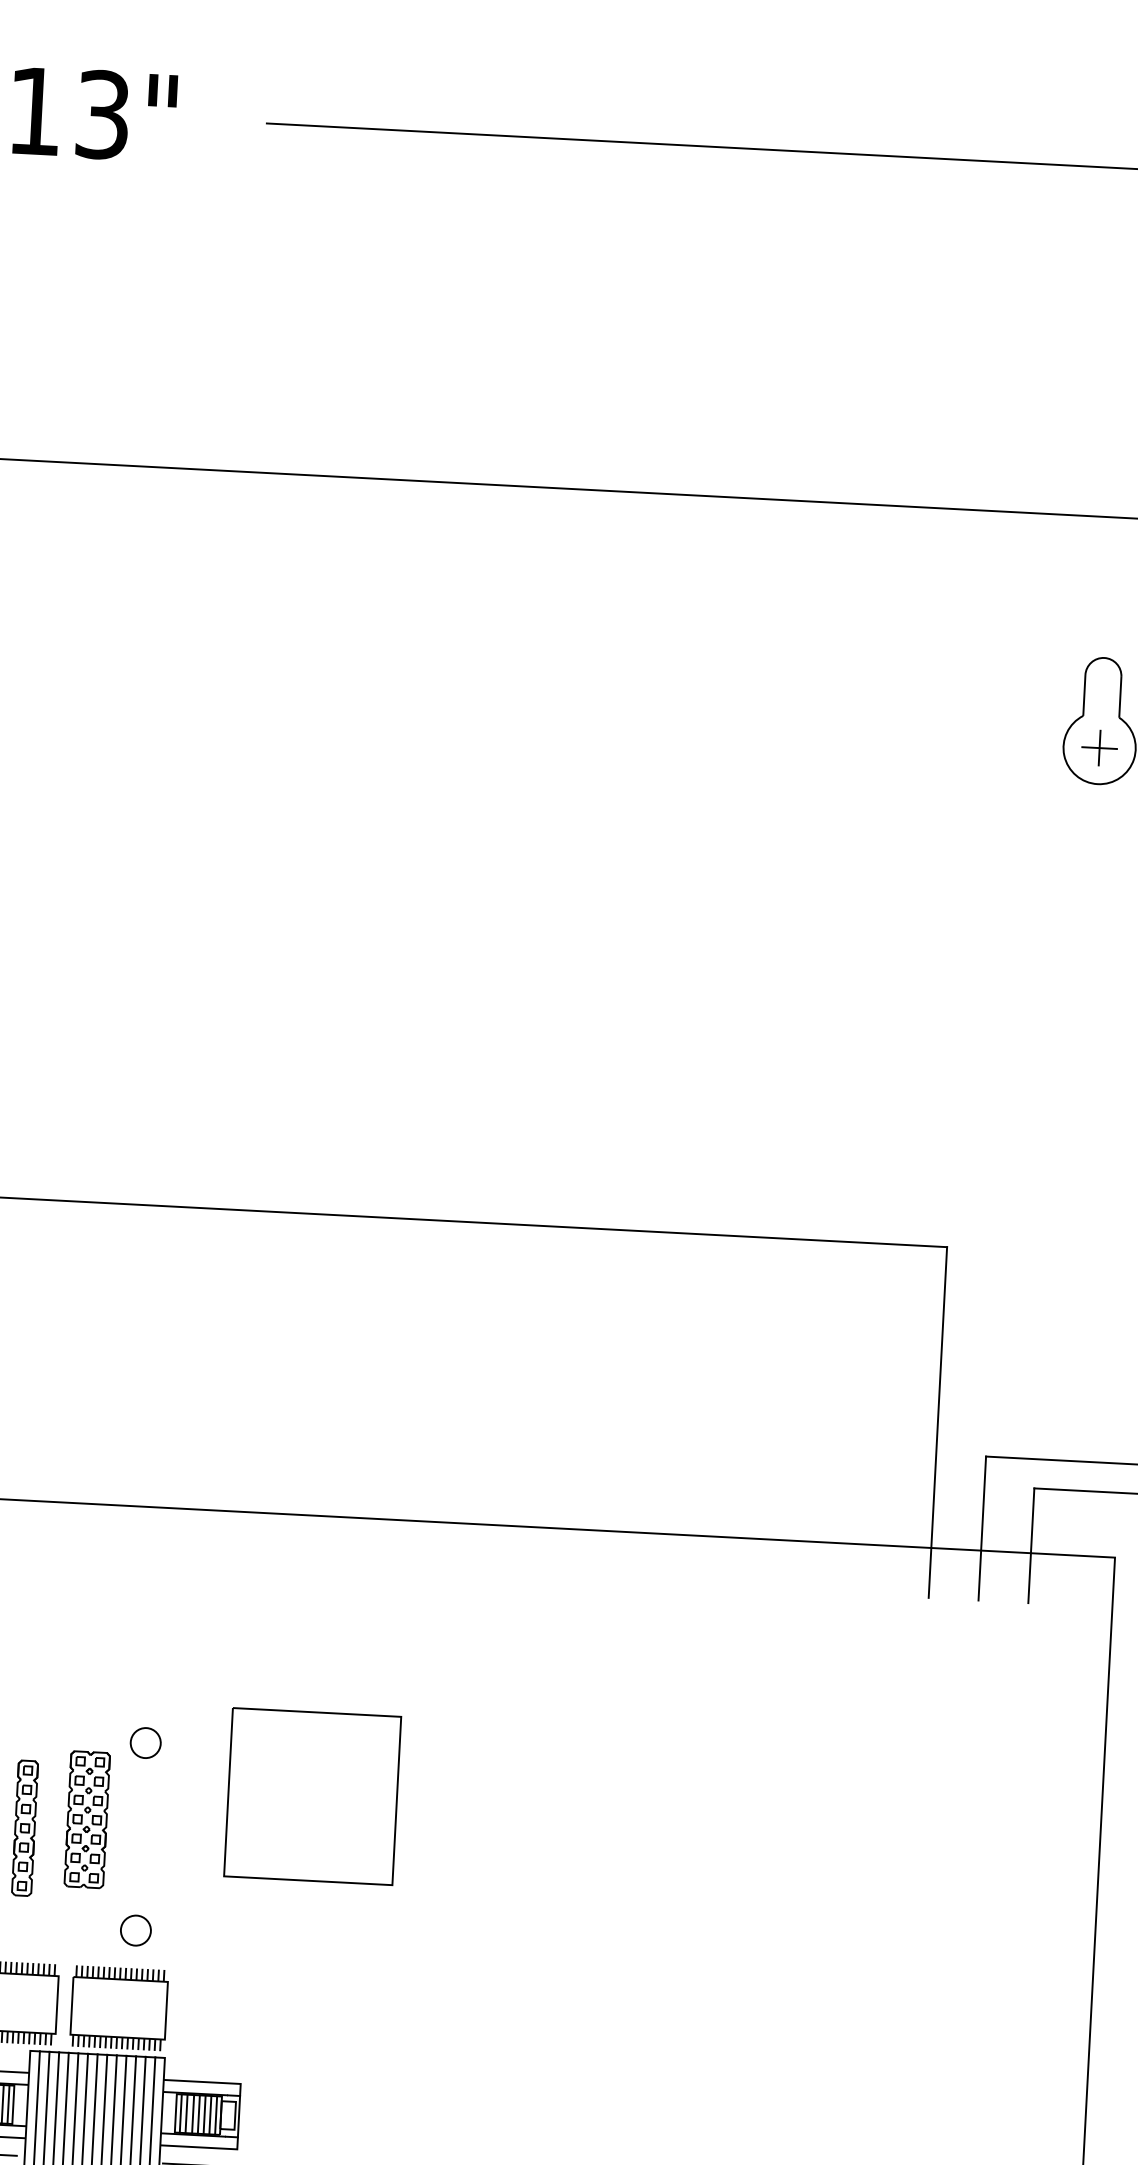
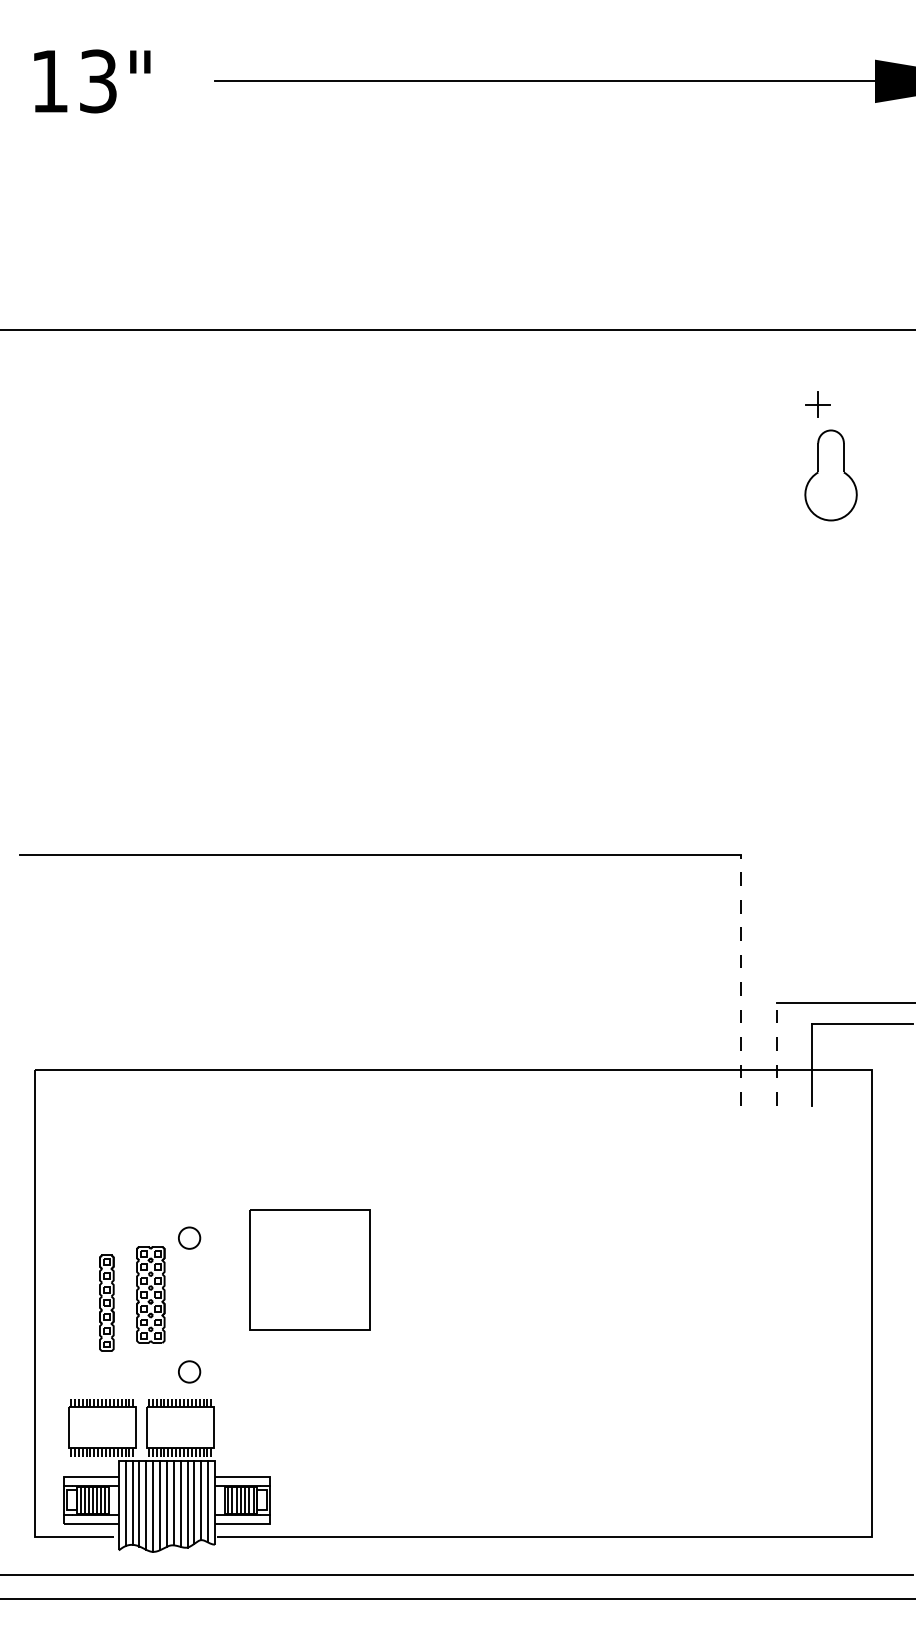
part: (1098, 747) -> (817, 404), moved
line: (938, 1422) -> (741, 980), solid -> dashed
line: (982, 1527) -> (776, 1053), solid -> dashed

